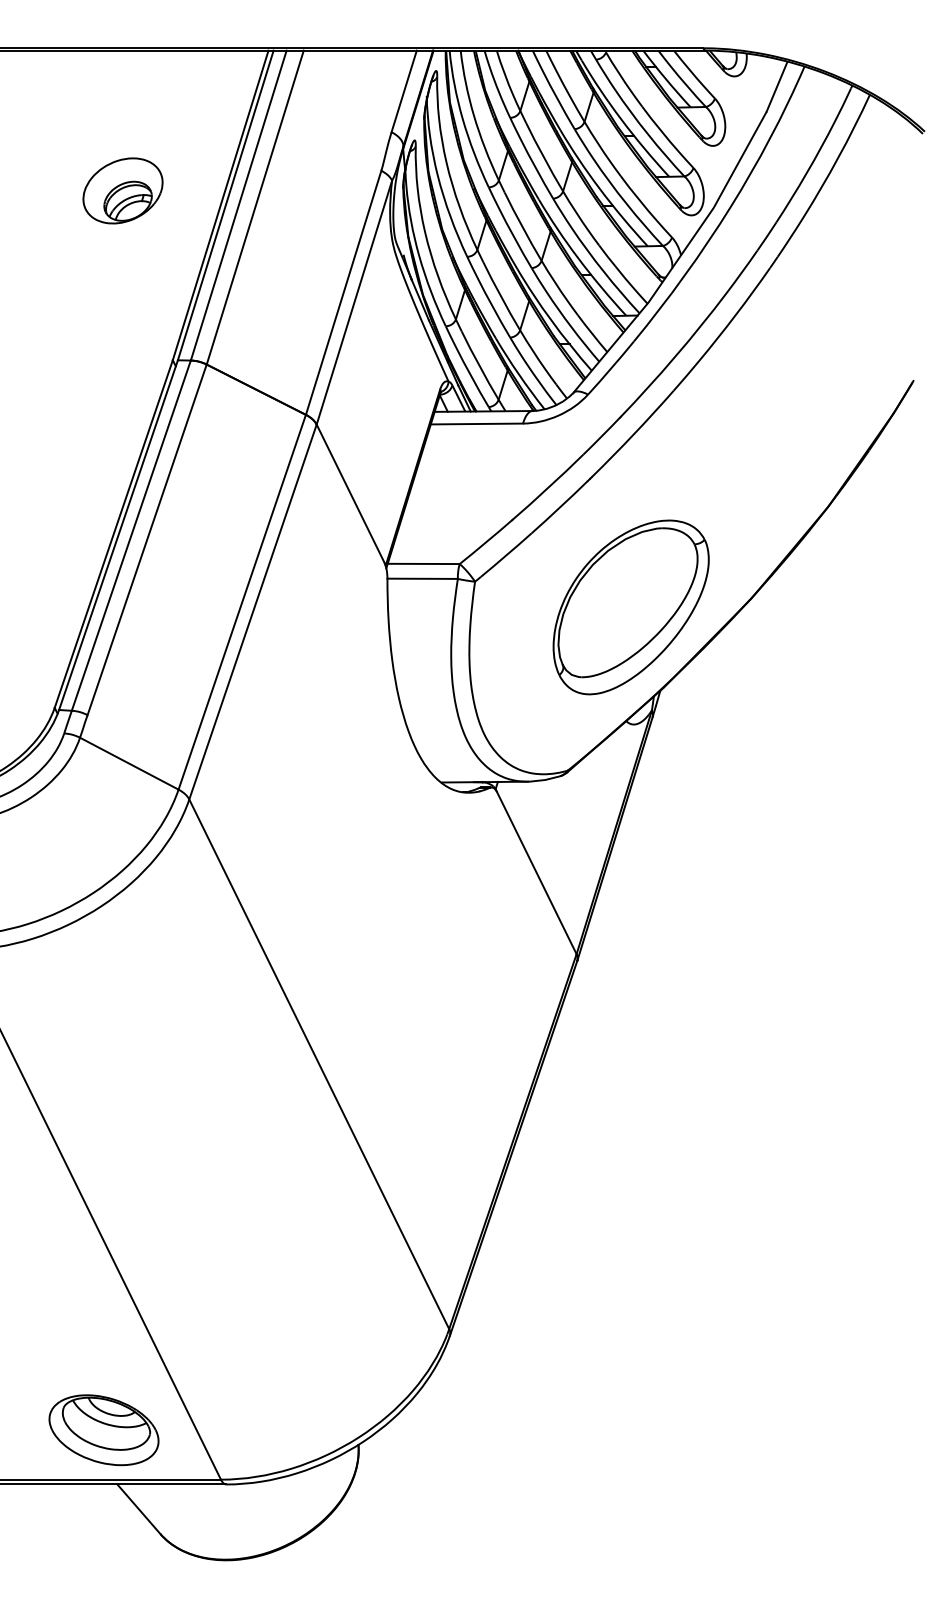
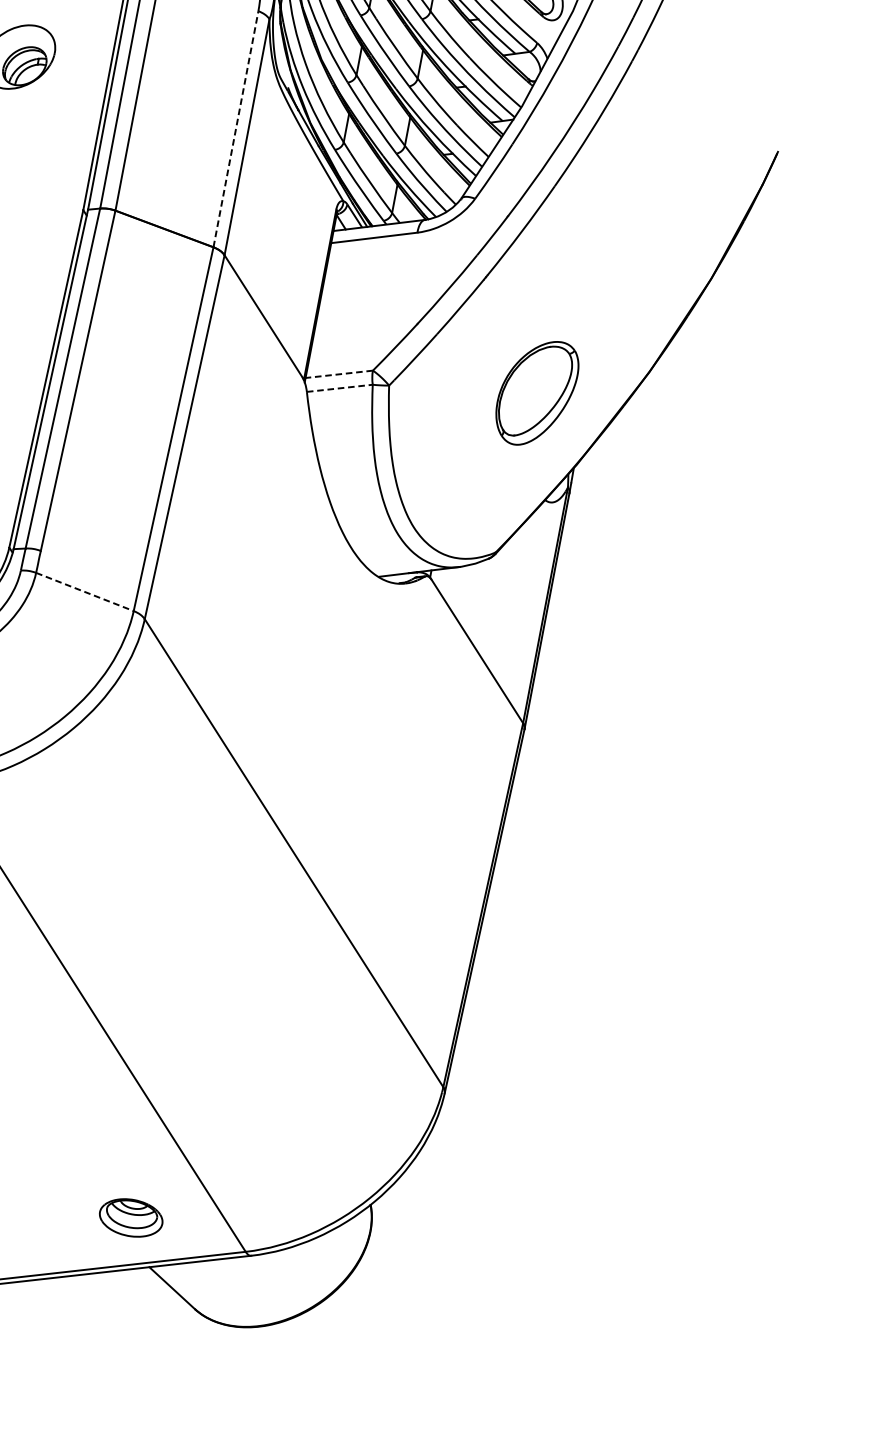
line: (343, 292) -> (235, 128), solid -> dashed
line: (423, 563) -> (339, 373), solid -> dashed
line: (423, 578) -> (340, 387), solid -> dashed
part: (630, 607) -> (537, 393), size x0.6
line: (129, 763) -> (85, 591), solid -> dashed
part: (103, 1430) -> (130, 1218), size x0.6

